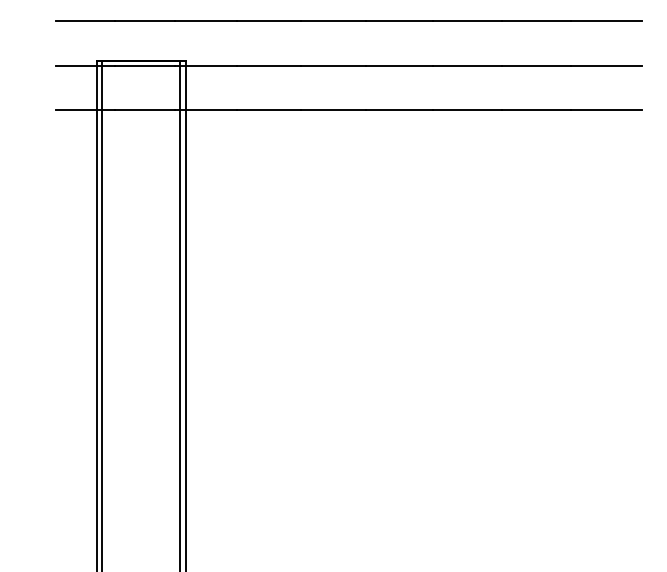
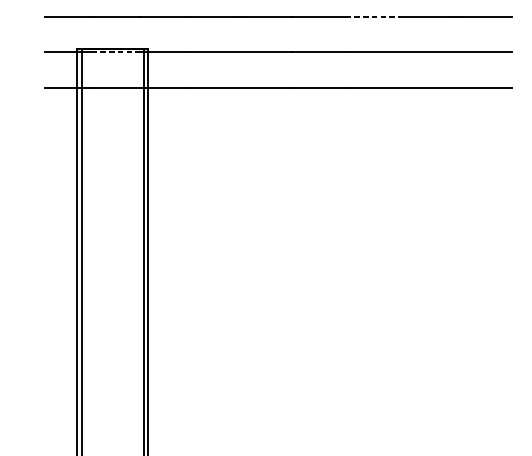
line: (467, 21) -> (372, 17), solid -> dashed
line: (145, 65) -> (116, 52), solid -> dashed

